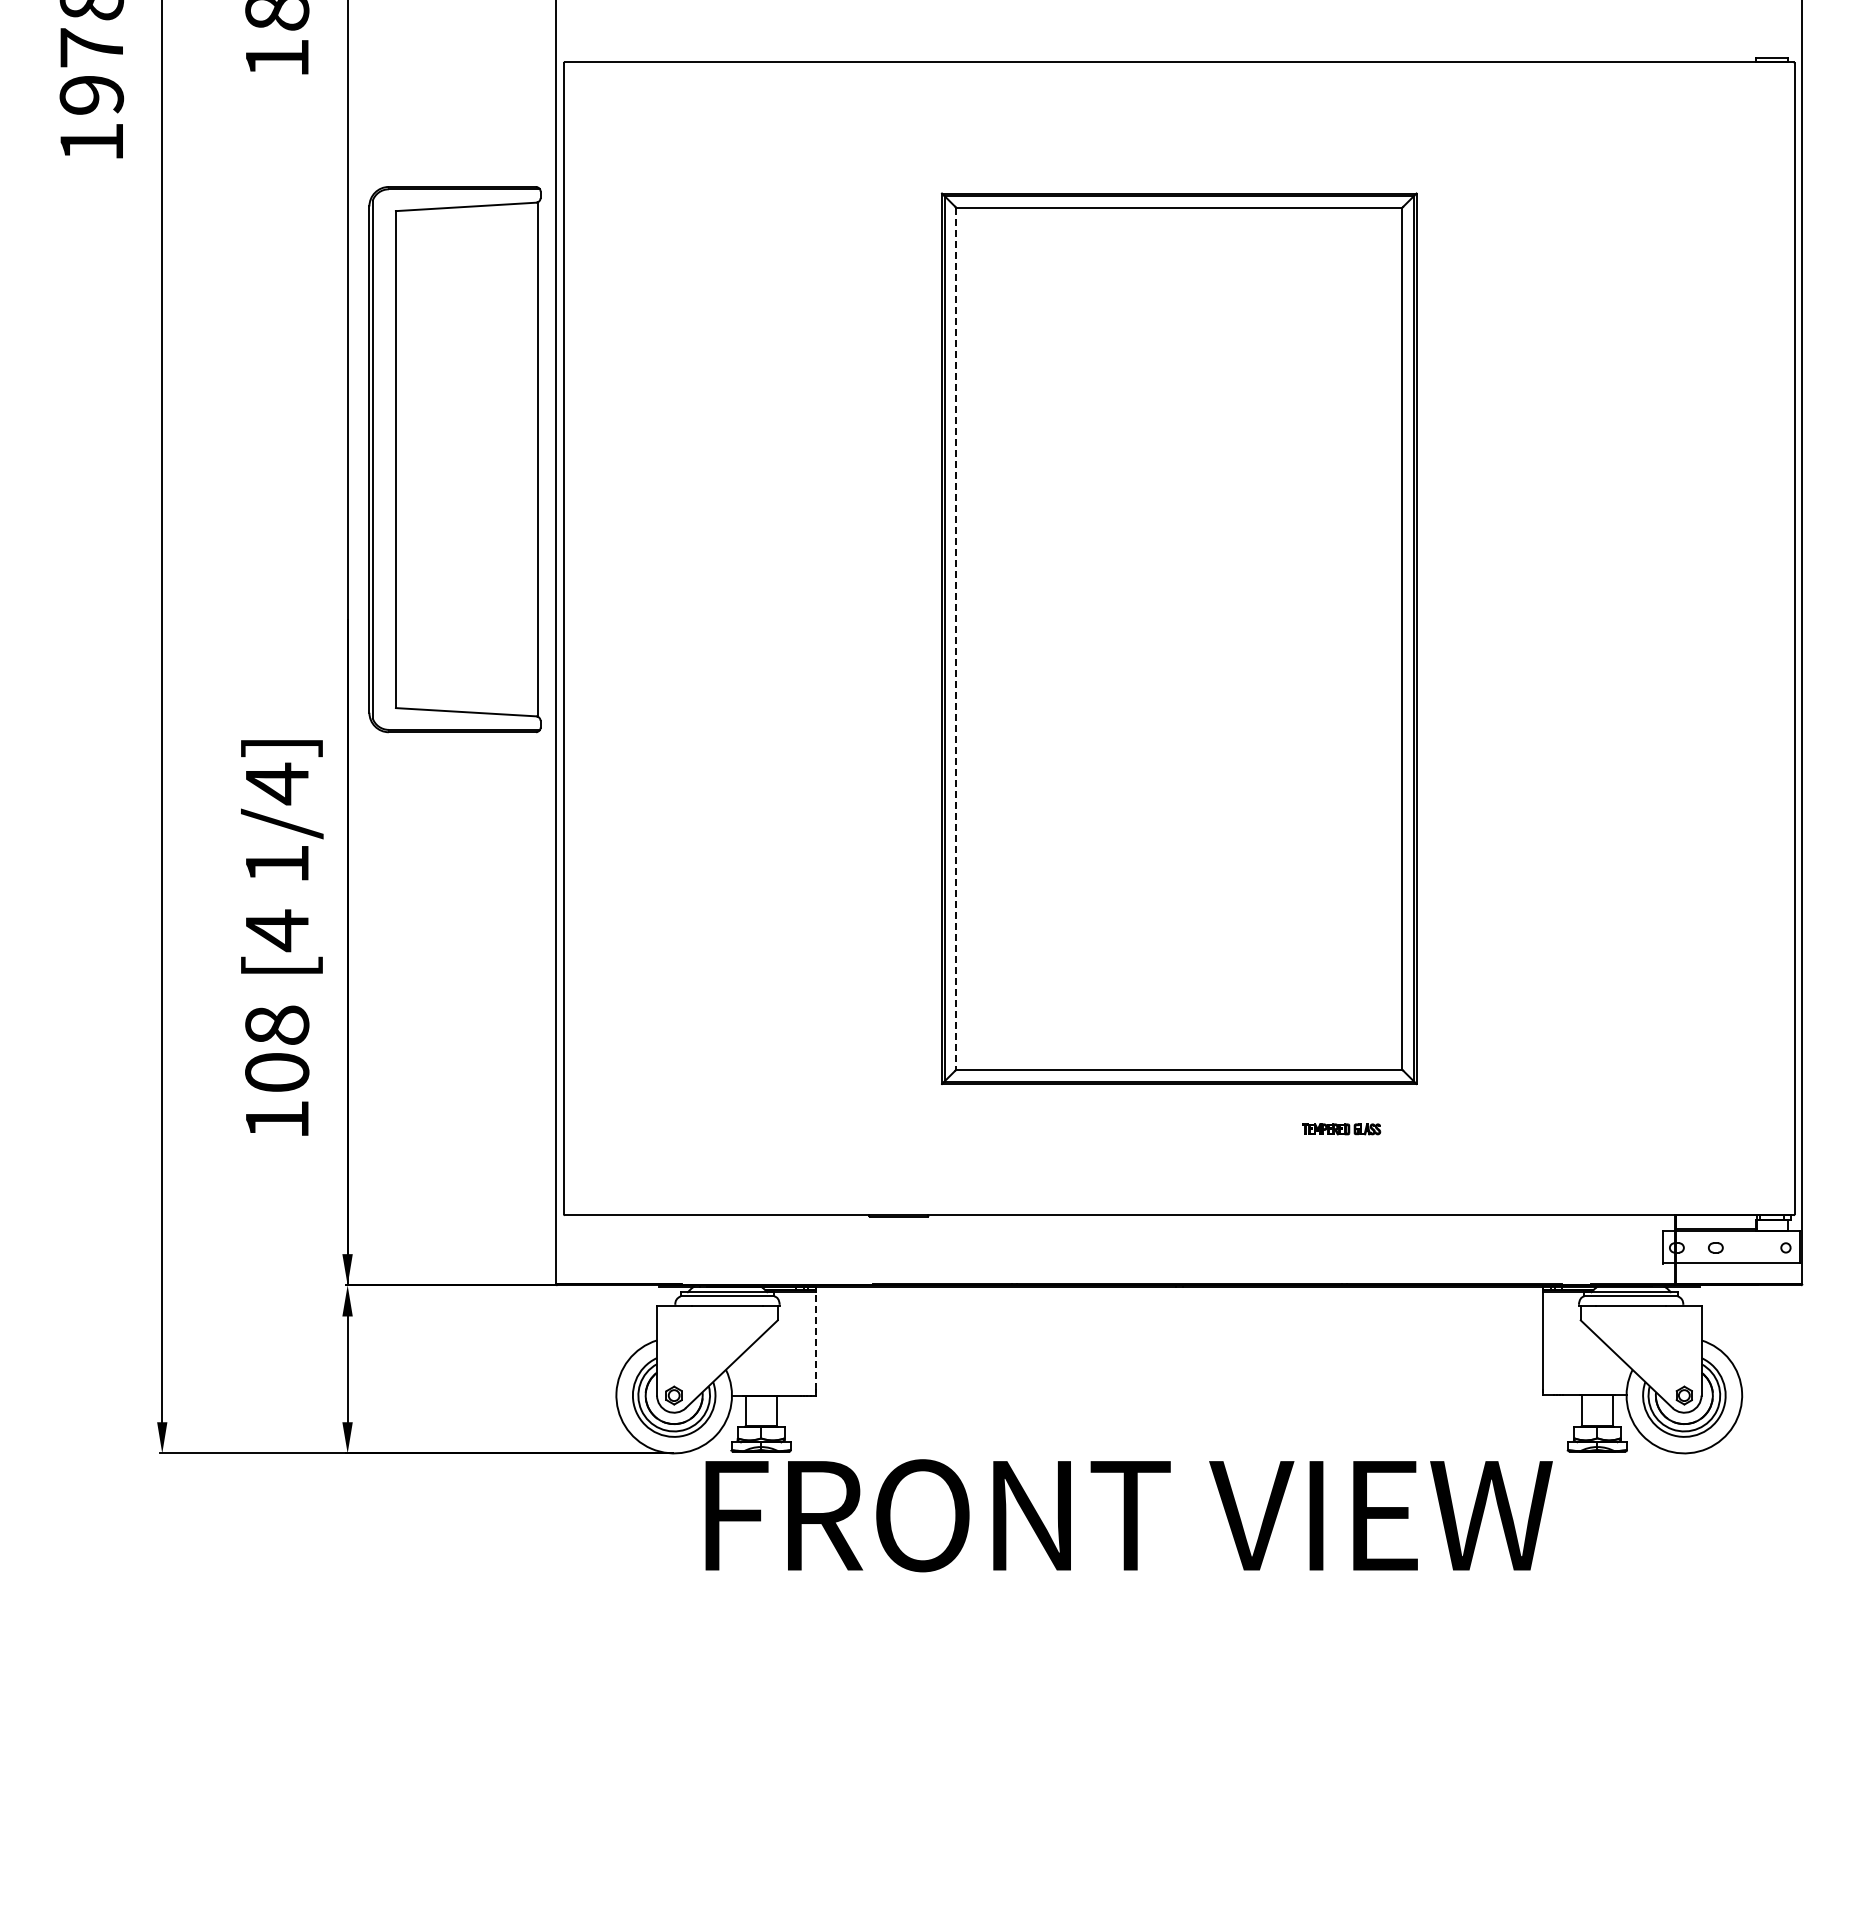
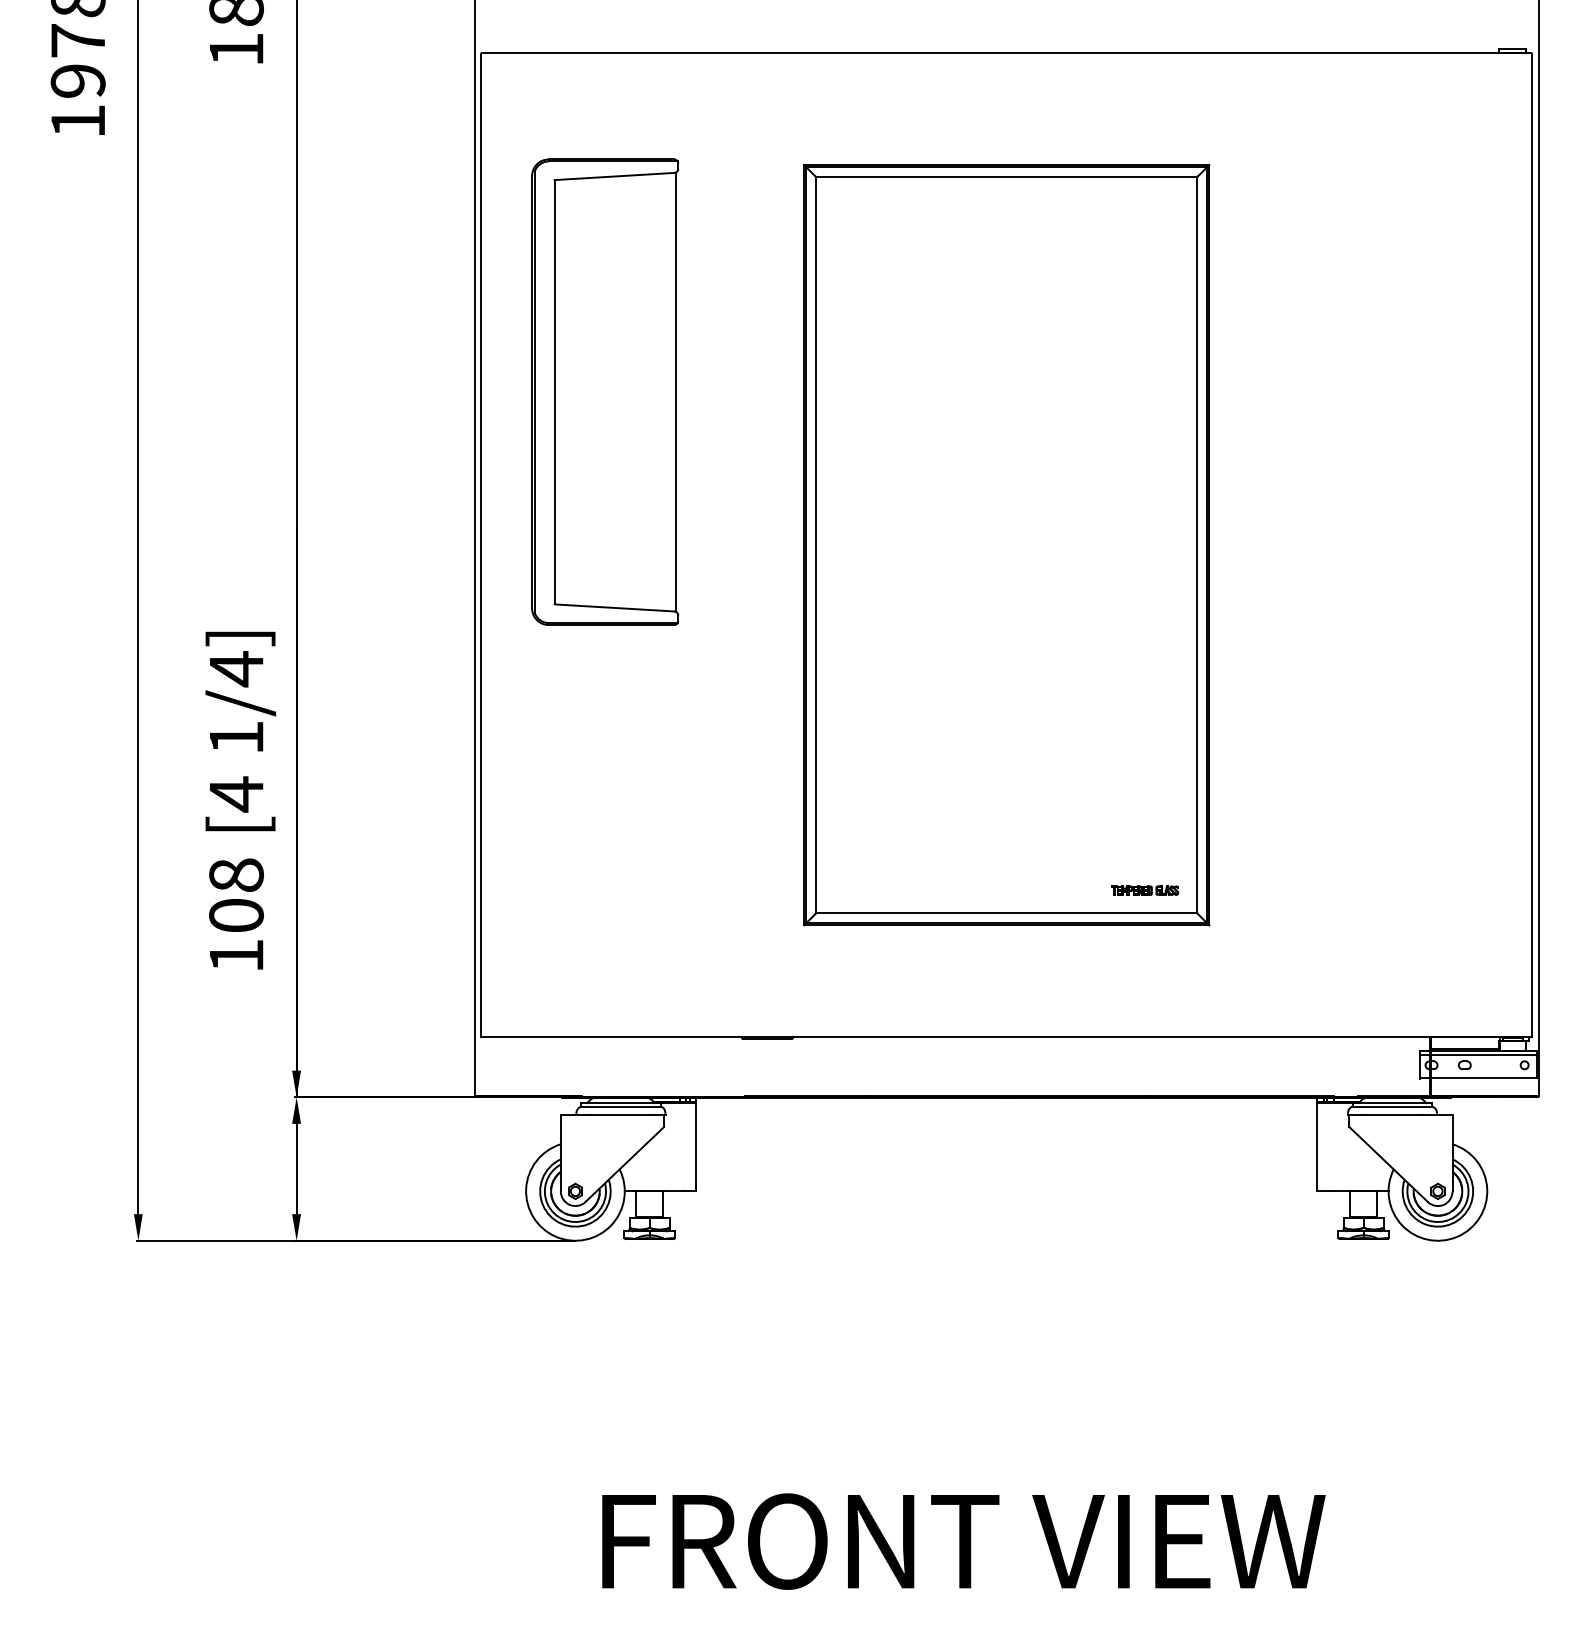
part: (454, 459) -> (604, 392), moved
line: (956, 639) -> (816, 545), dashed -> solid
part: (1341, 1129) -> (1145, 890), moved
line: (1730, 1236) -> (1477, 1055), added
line: (815, 1340) -> (696, 1144), dashed -> solid
text: (1128, 1515) -> (963, 1541), moved

